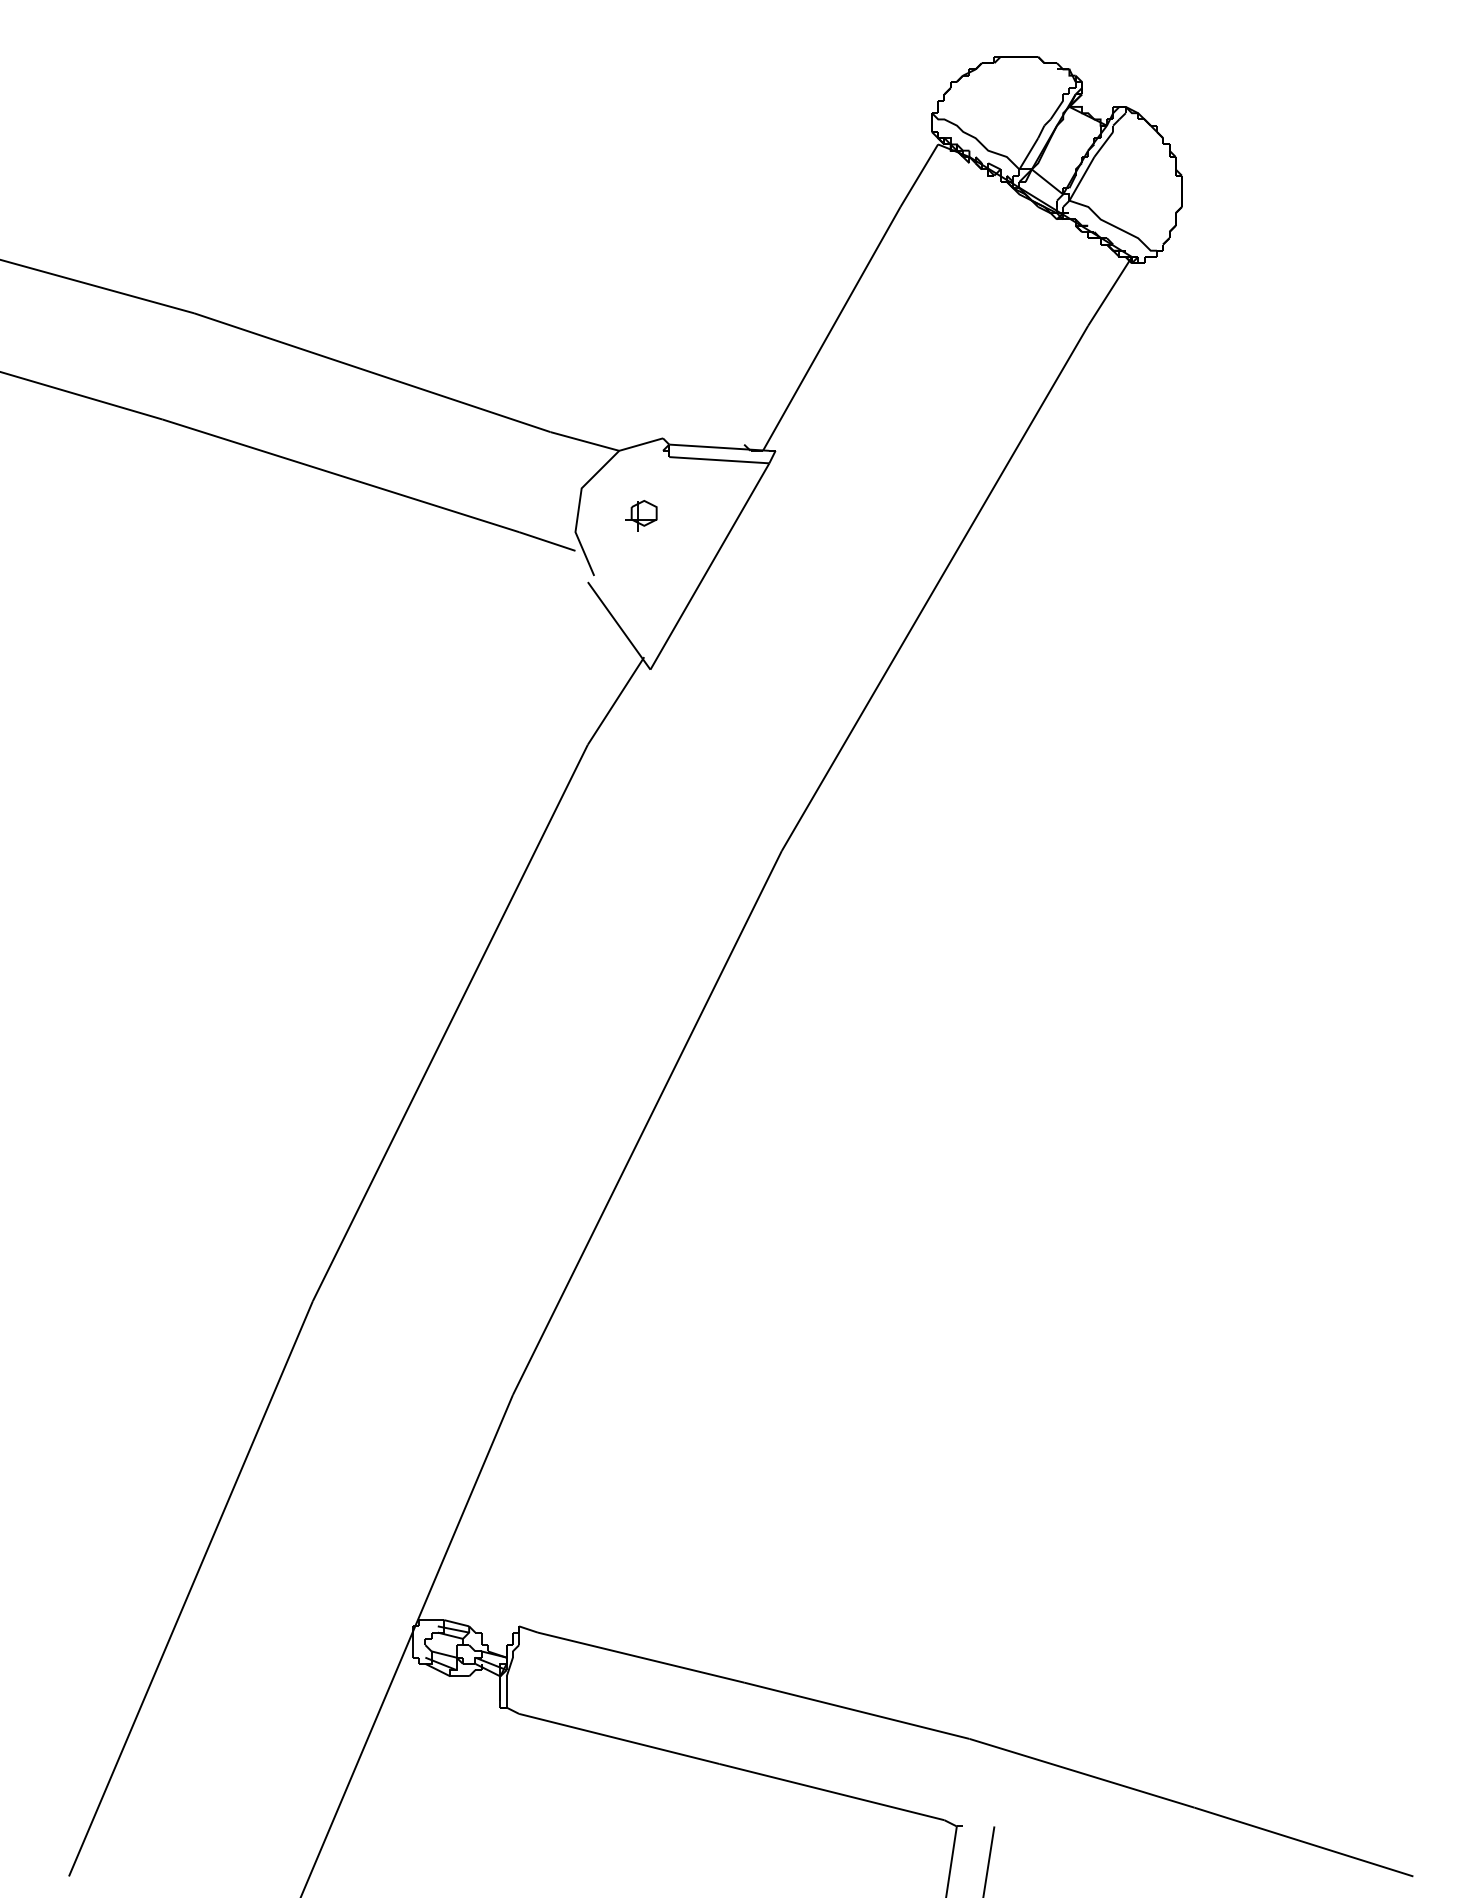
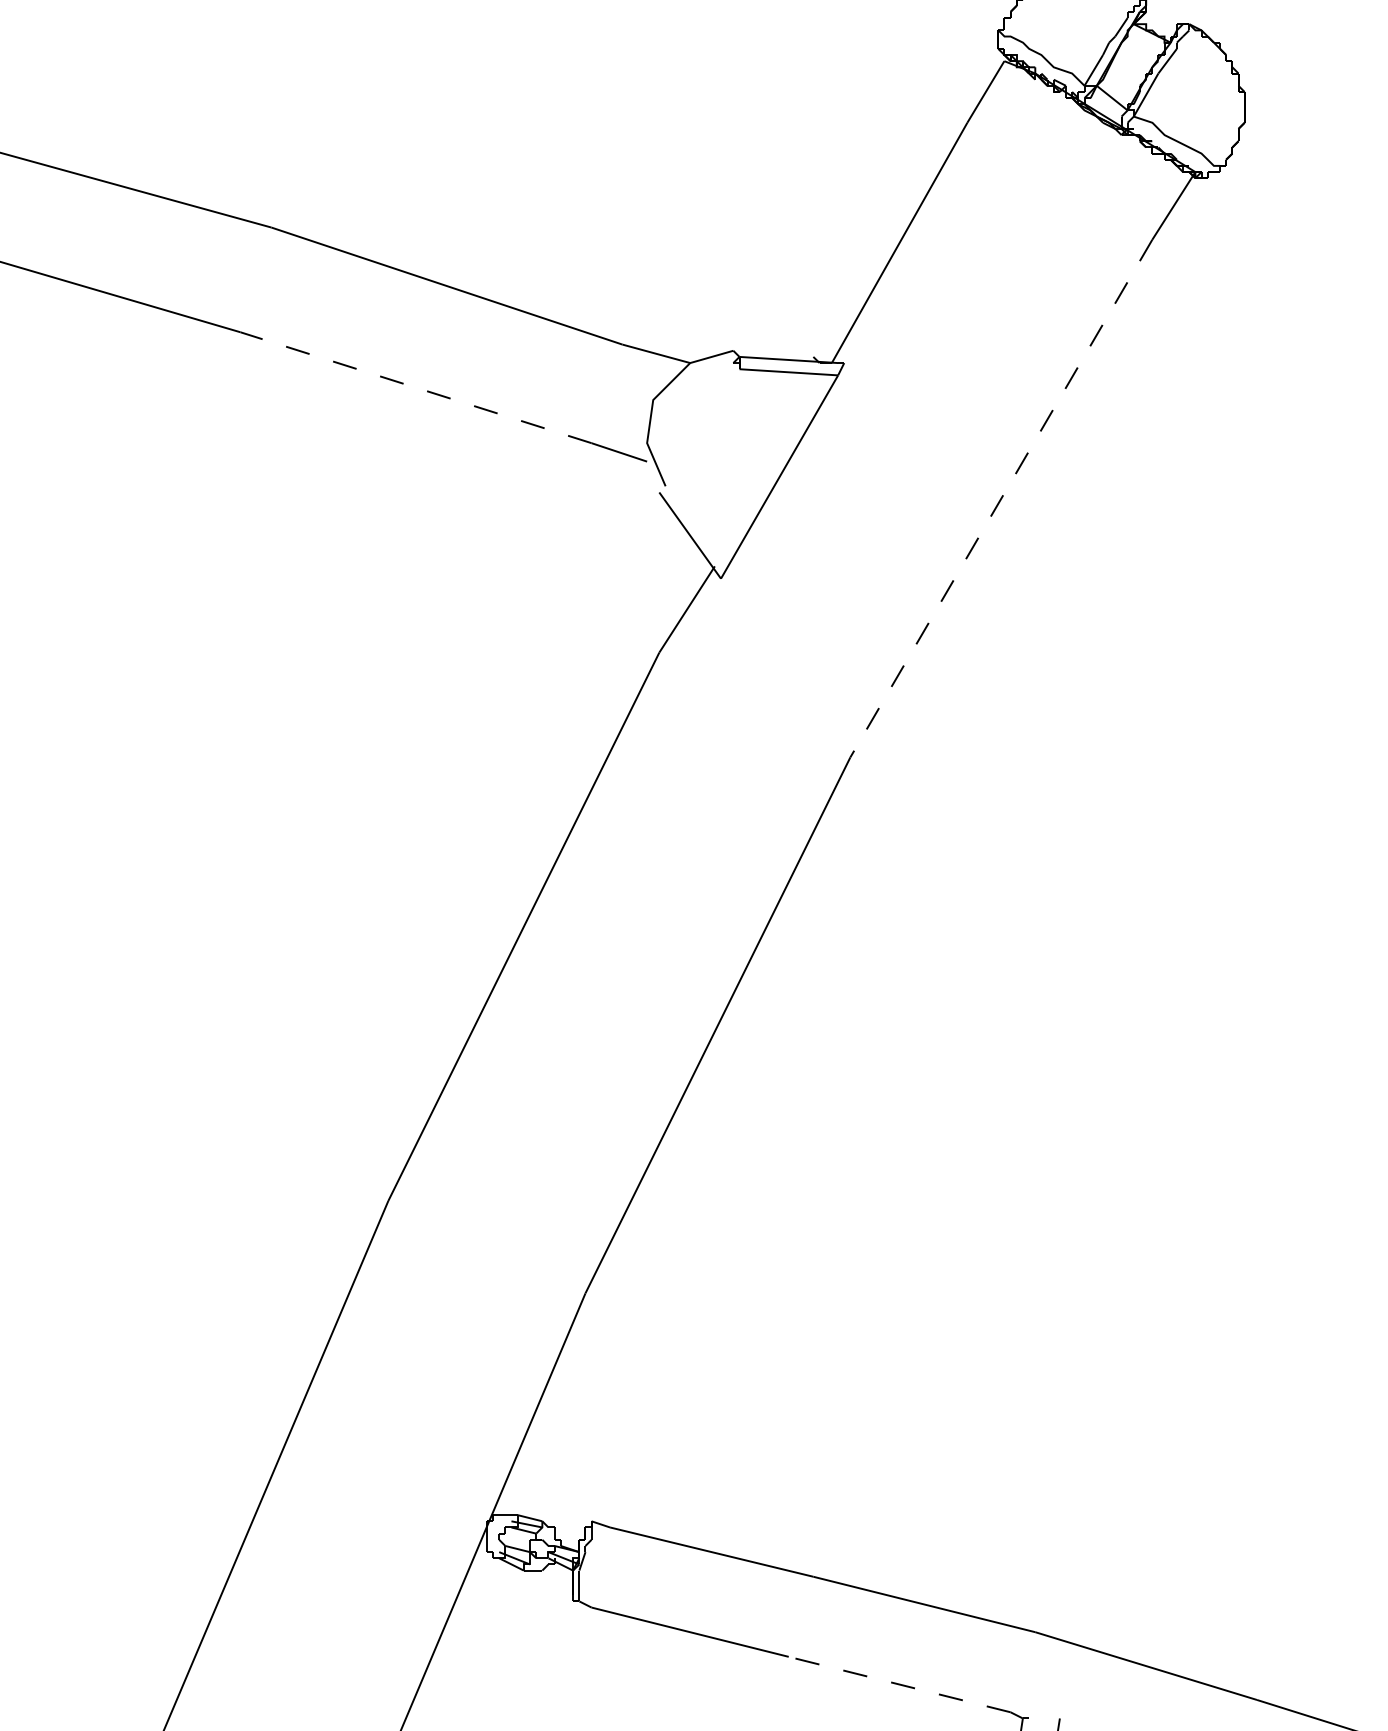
line: (340, 475) -> (415, 387), solid -> dashed
part: (641, 515) -> (712, 426), removed
line: (934, 588) -> (1000, 498), solid -> dashed
line: (831, 1791) -> (899, 1684), solid -> dashed

